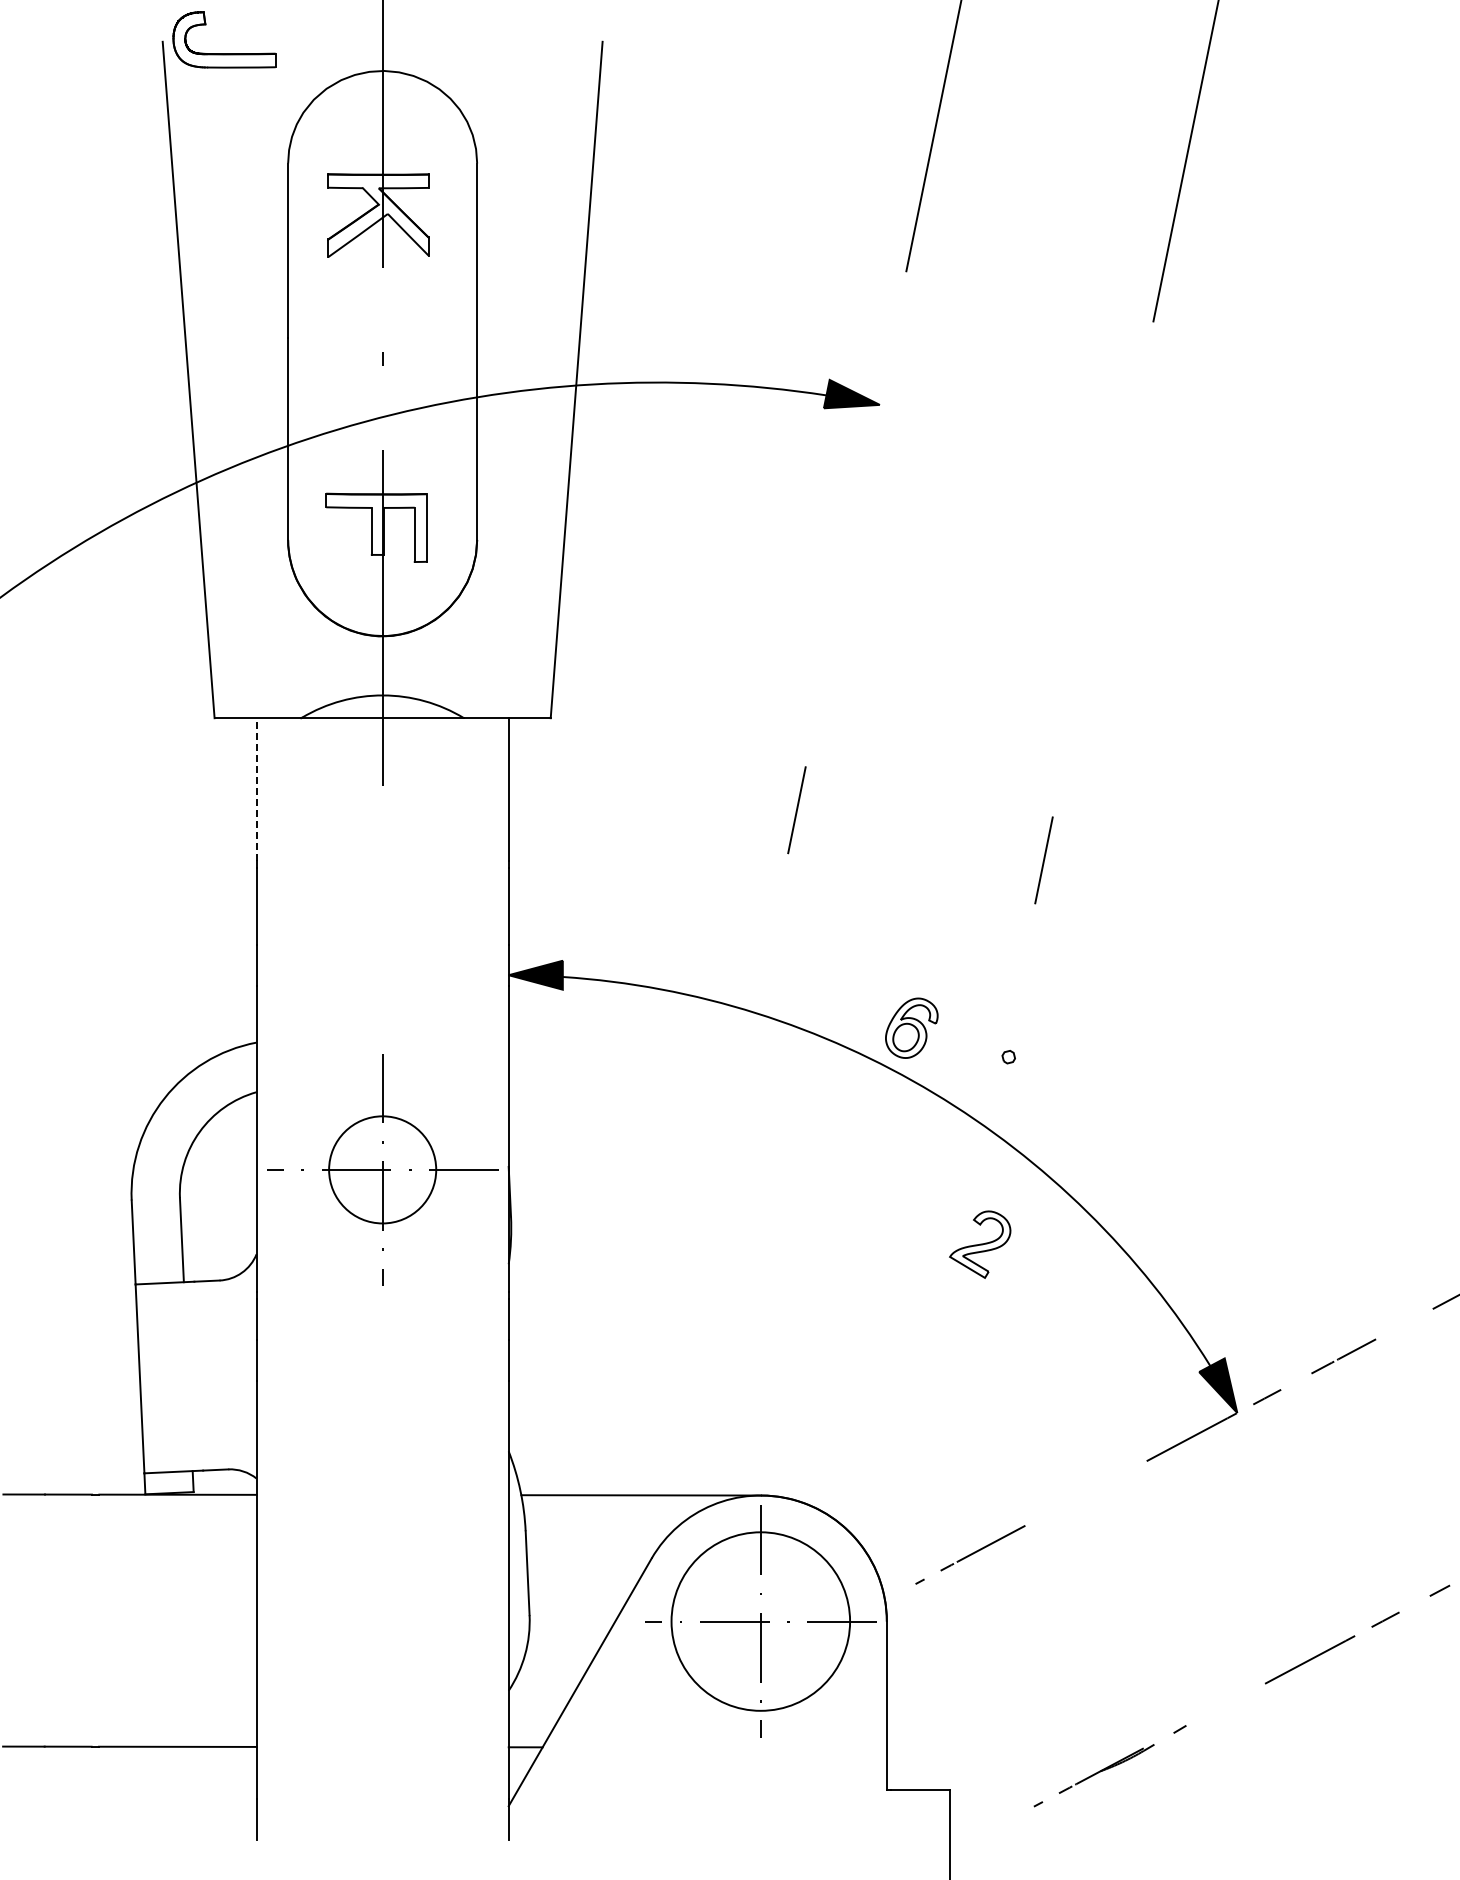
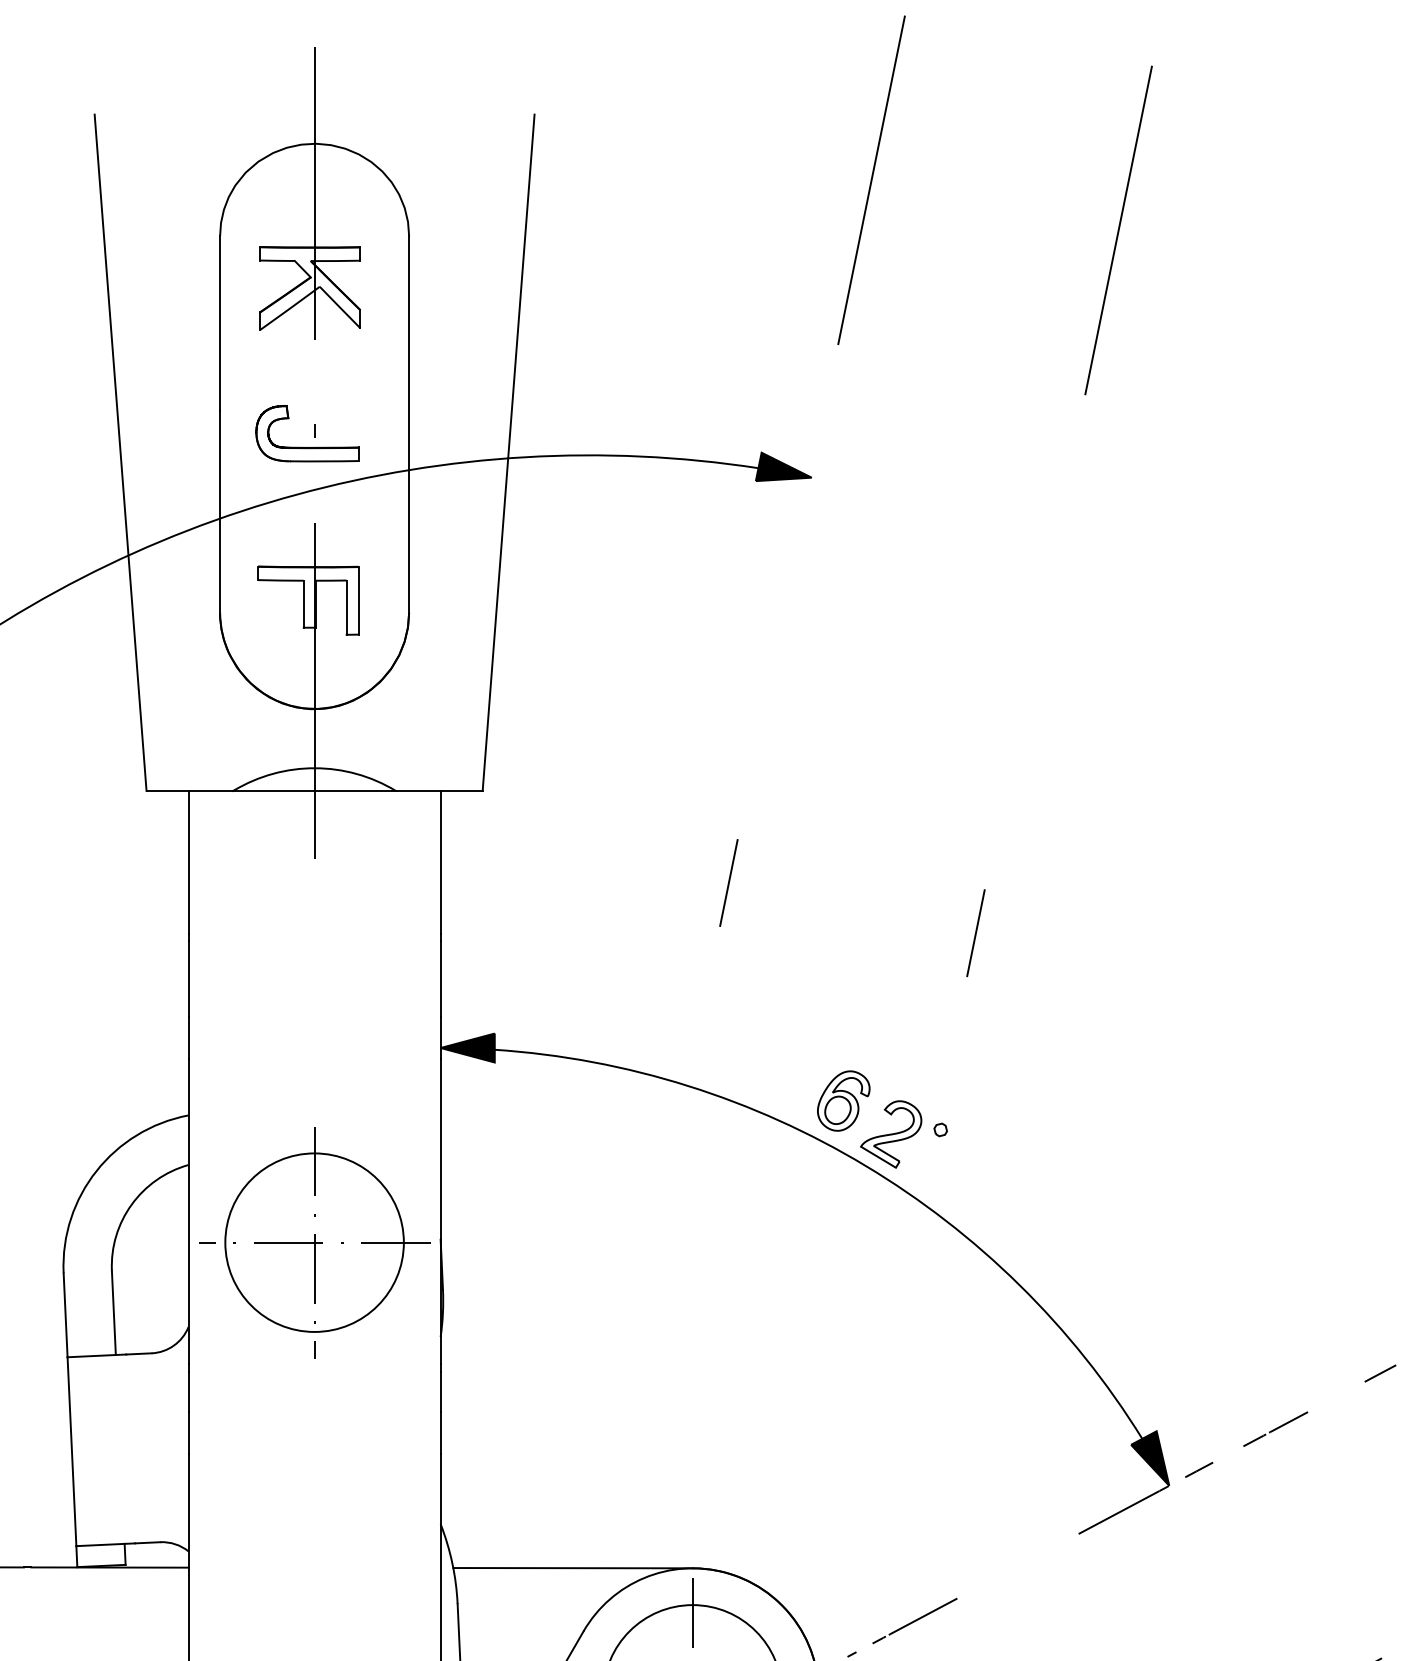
part: (224, 53) -> (307, 447), moved
line: (256, 789) -> (188, 862), dashed -> solid
circle: (382, 1169) -> (314, 1242), size x1.67
part: (980, 1244) -> (891, 1134), moved

